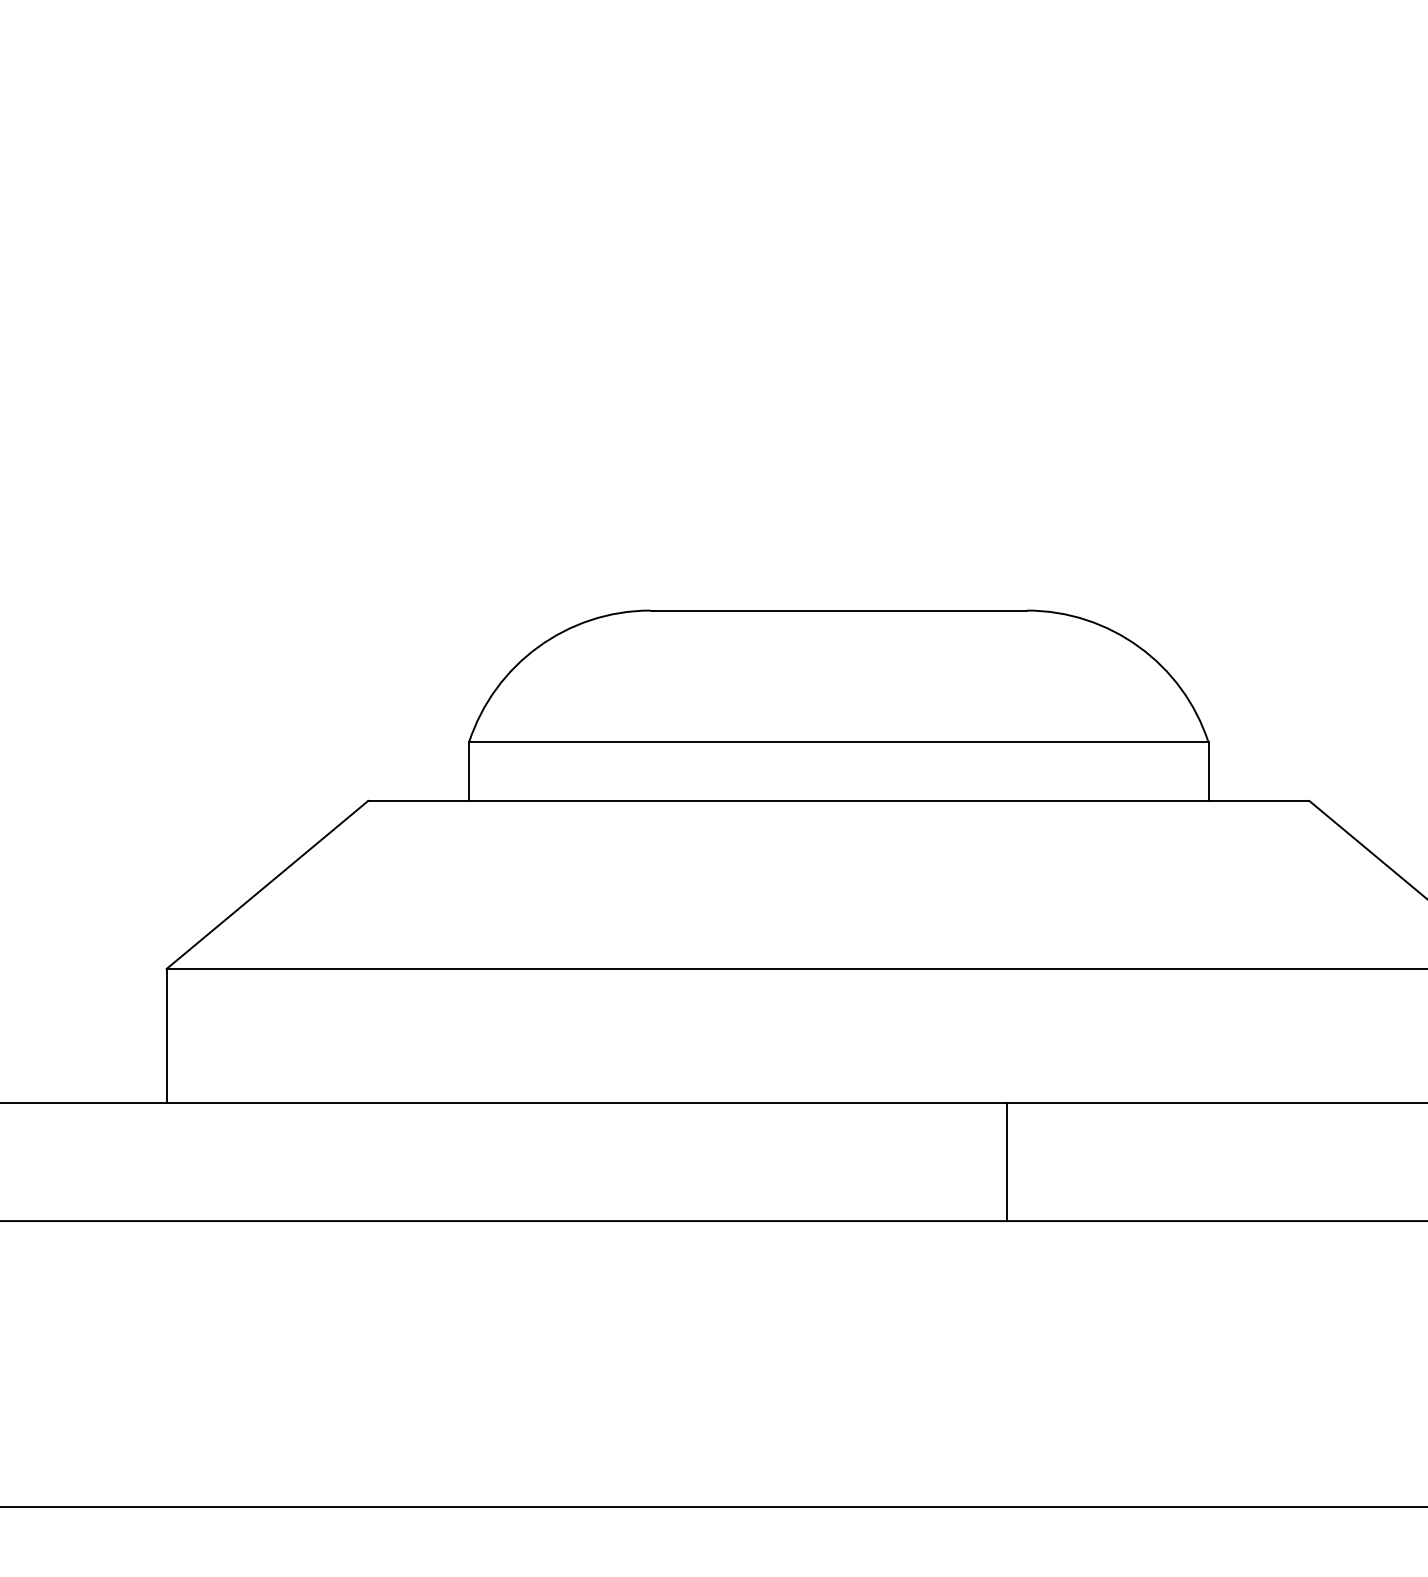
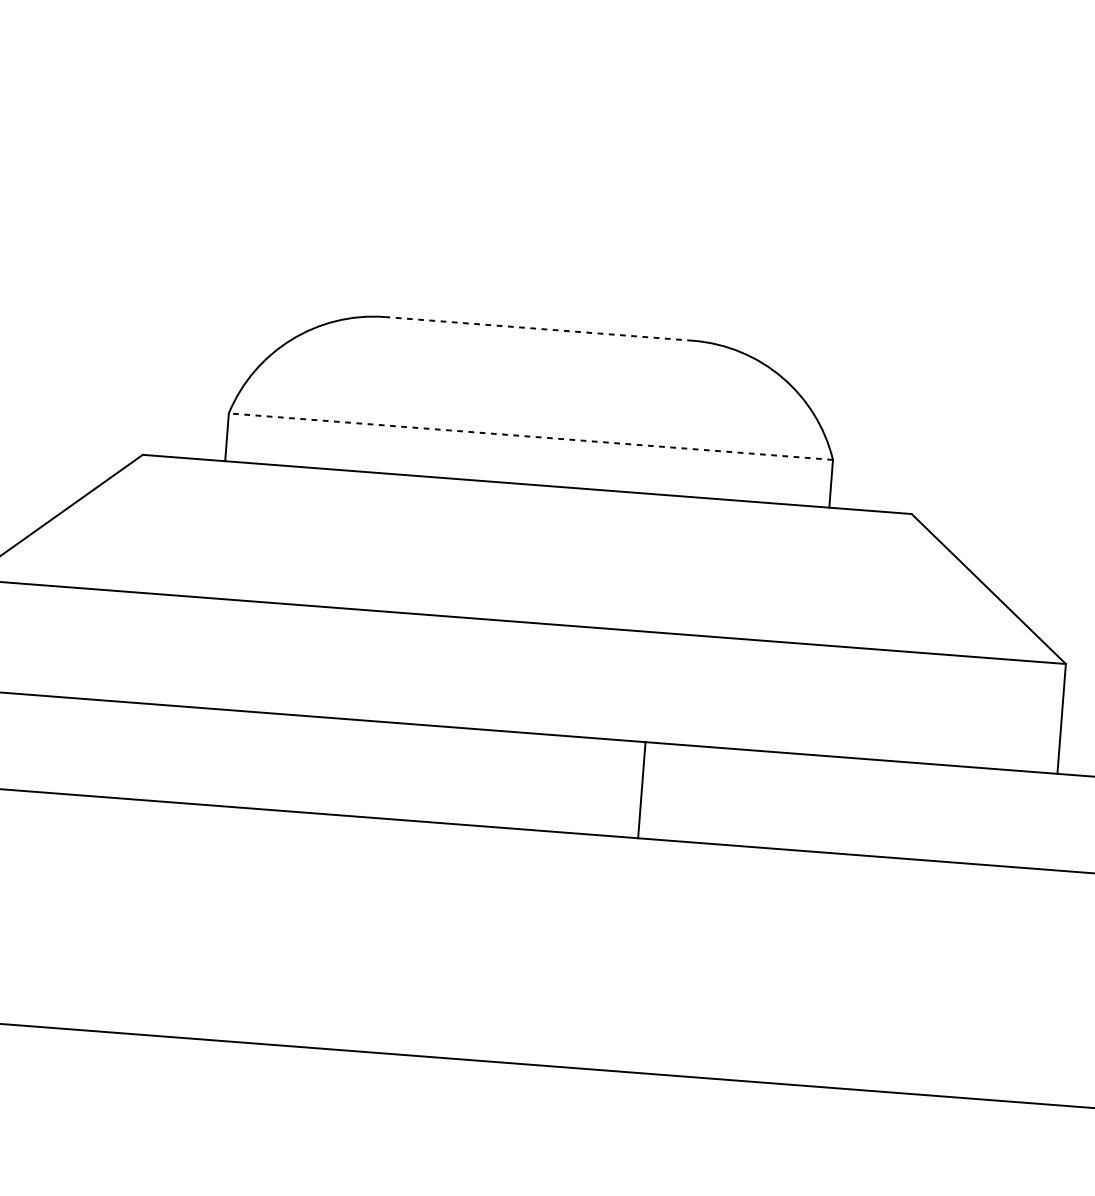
line: (838, 610) -> (538, 328), solid -> dashed
line: (838, 742) -> (530, 436), solid -> dashed

